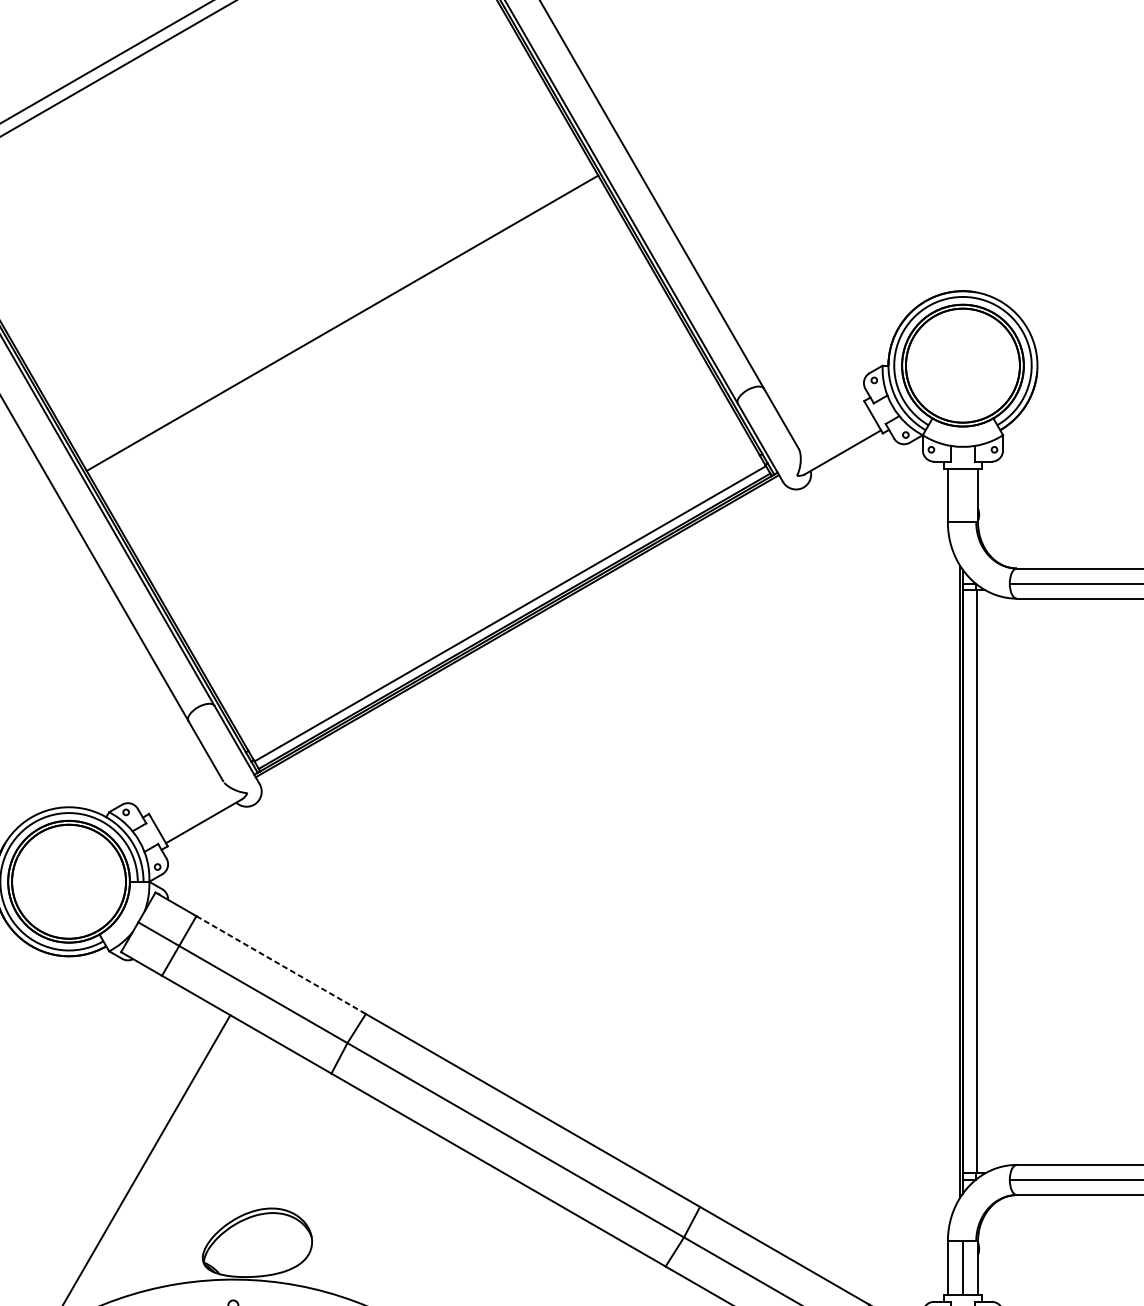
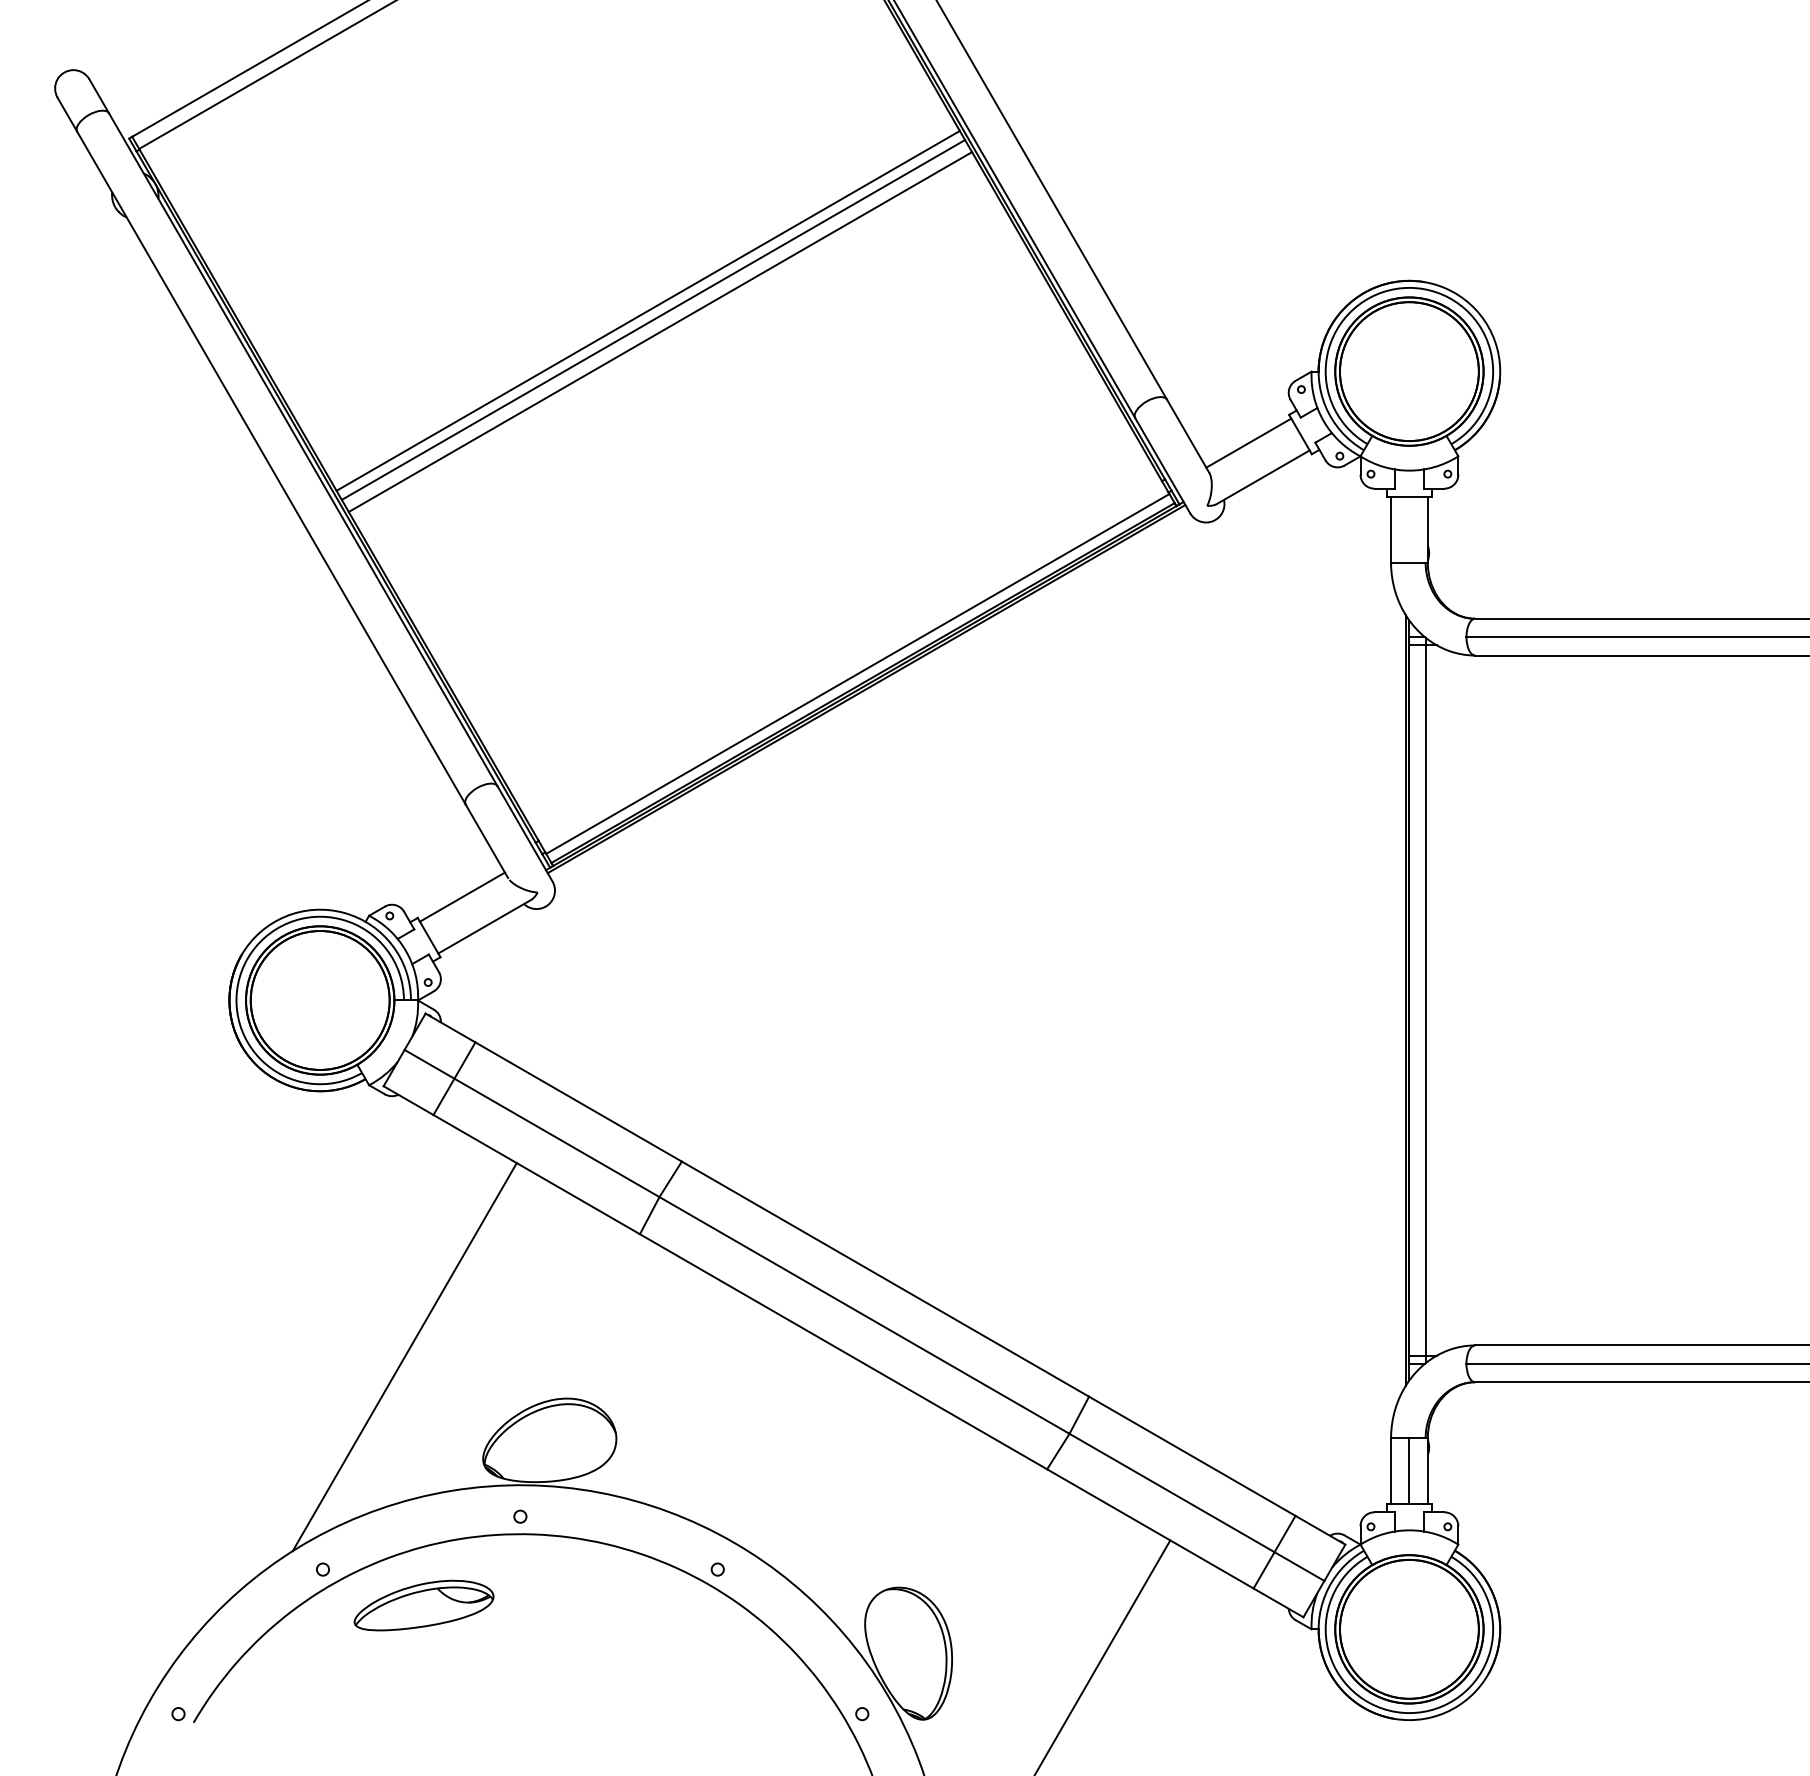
line: (337, 315) -> (647, 310), added
line: (348, 333) -> (660, 332), added
line: (830, 423) -> (1248, 442), added
line: (185, 796) -> (461, 896), added
line: (281, 965) -> (579, 1102), dashed -> solid

